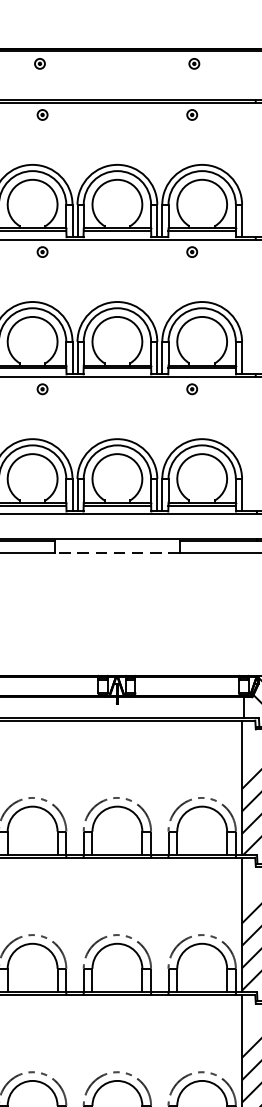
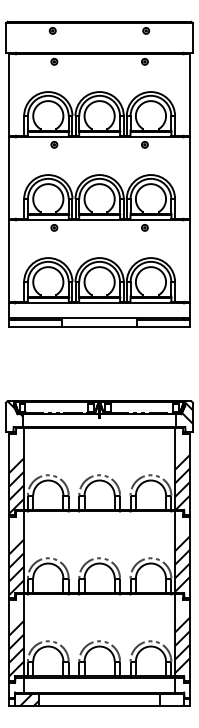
line: (117, 552) -> (99, 326), dashed -> solid

